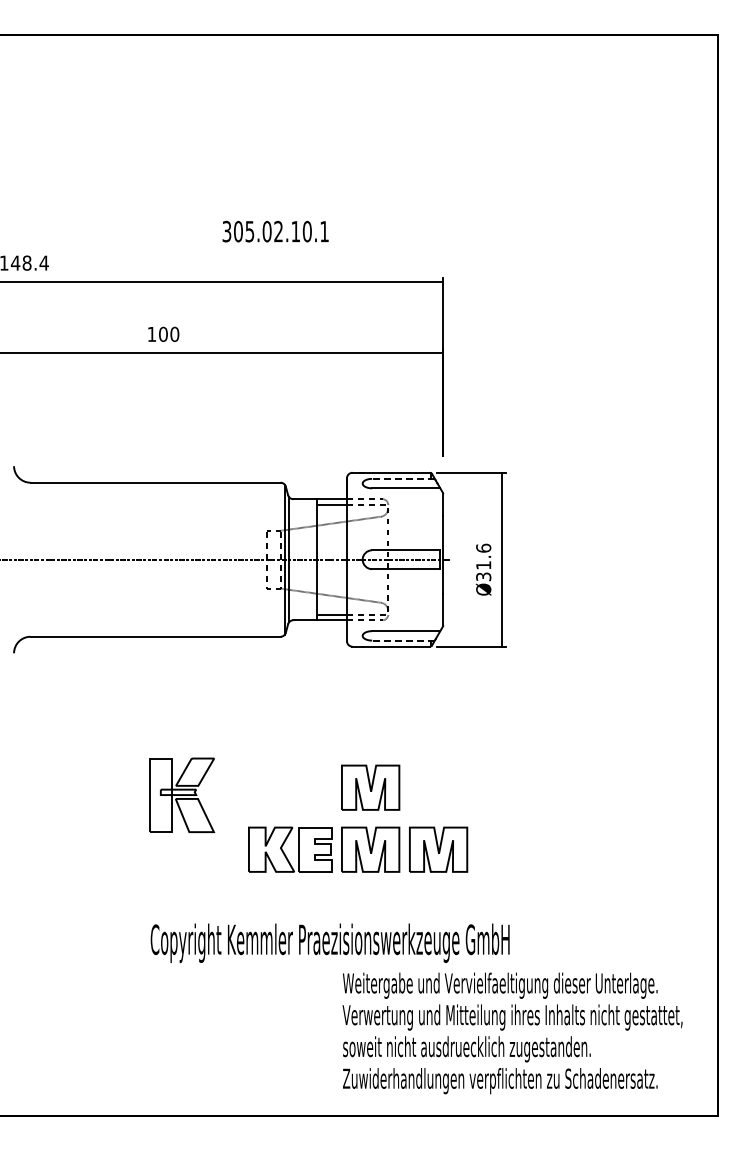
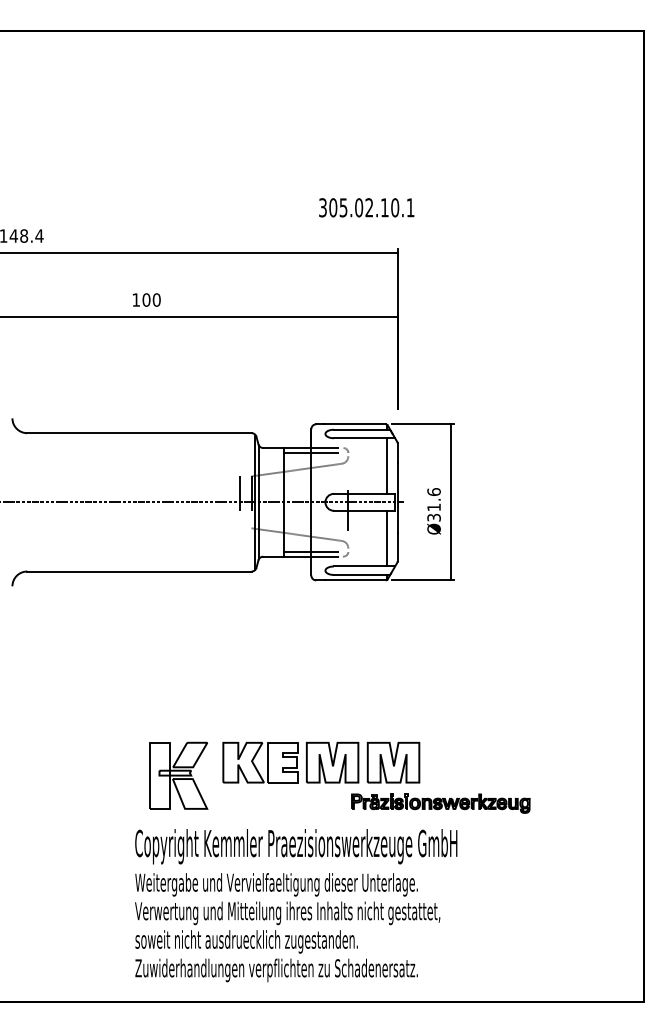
text: (275, 231) -> (366, 207), moved
line: (402, 478) -> (361, 429), dashed -> solid
line: (431, 519) -> (387, 466), added
line: (431, 600) -> (387, 538), added
line: (402, 640) -> (361, 574), dashed -> solid
part: (370, 787) -> (332, 706), removed
part: (182, 794) -> (178, 775), moved
part: (491, 895) -> (441, 803), added
text: (512, 1033) -> (287, 927), moved

